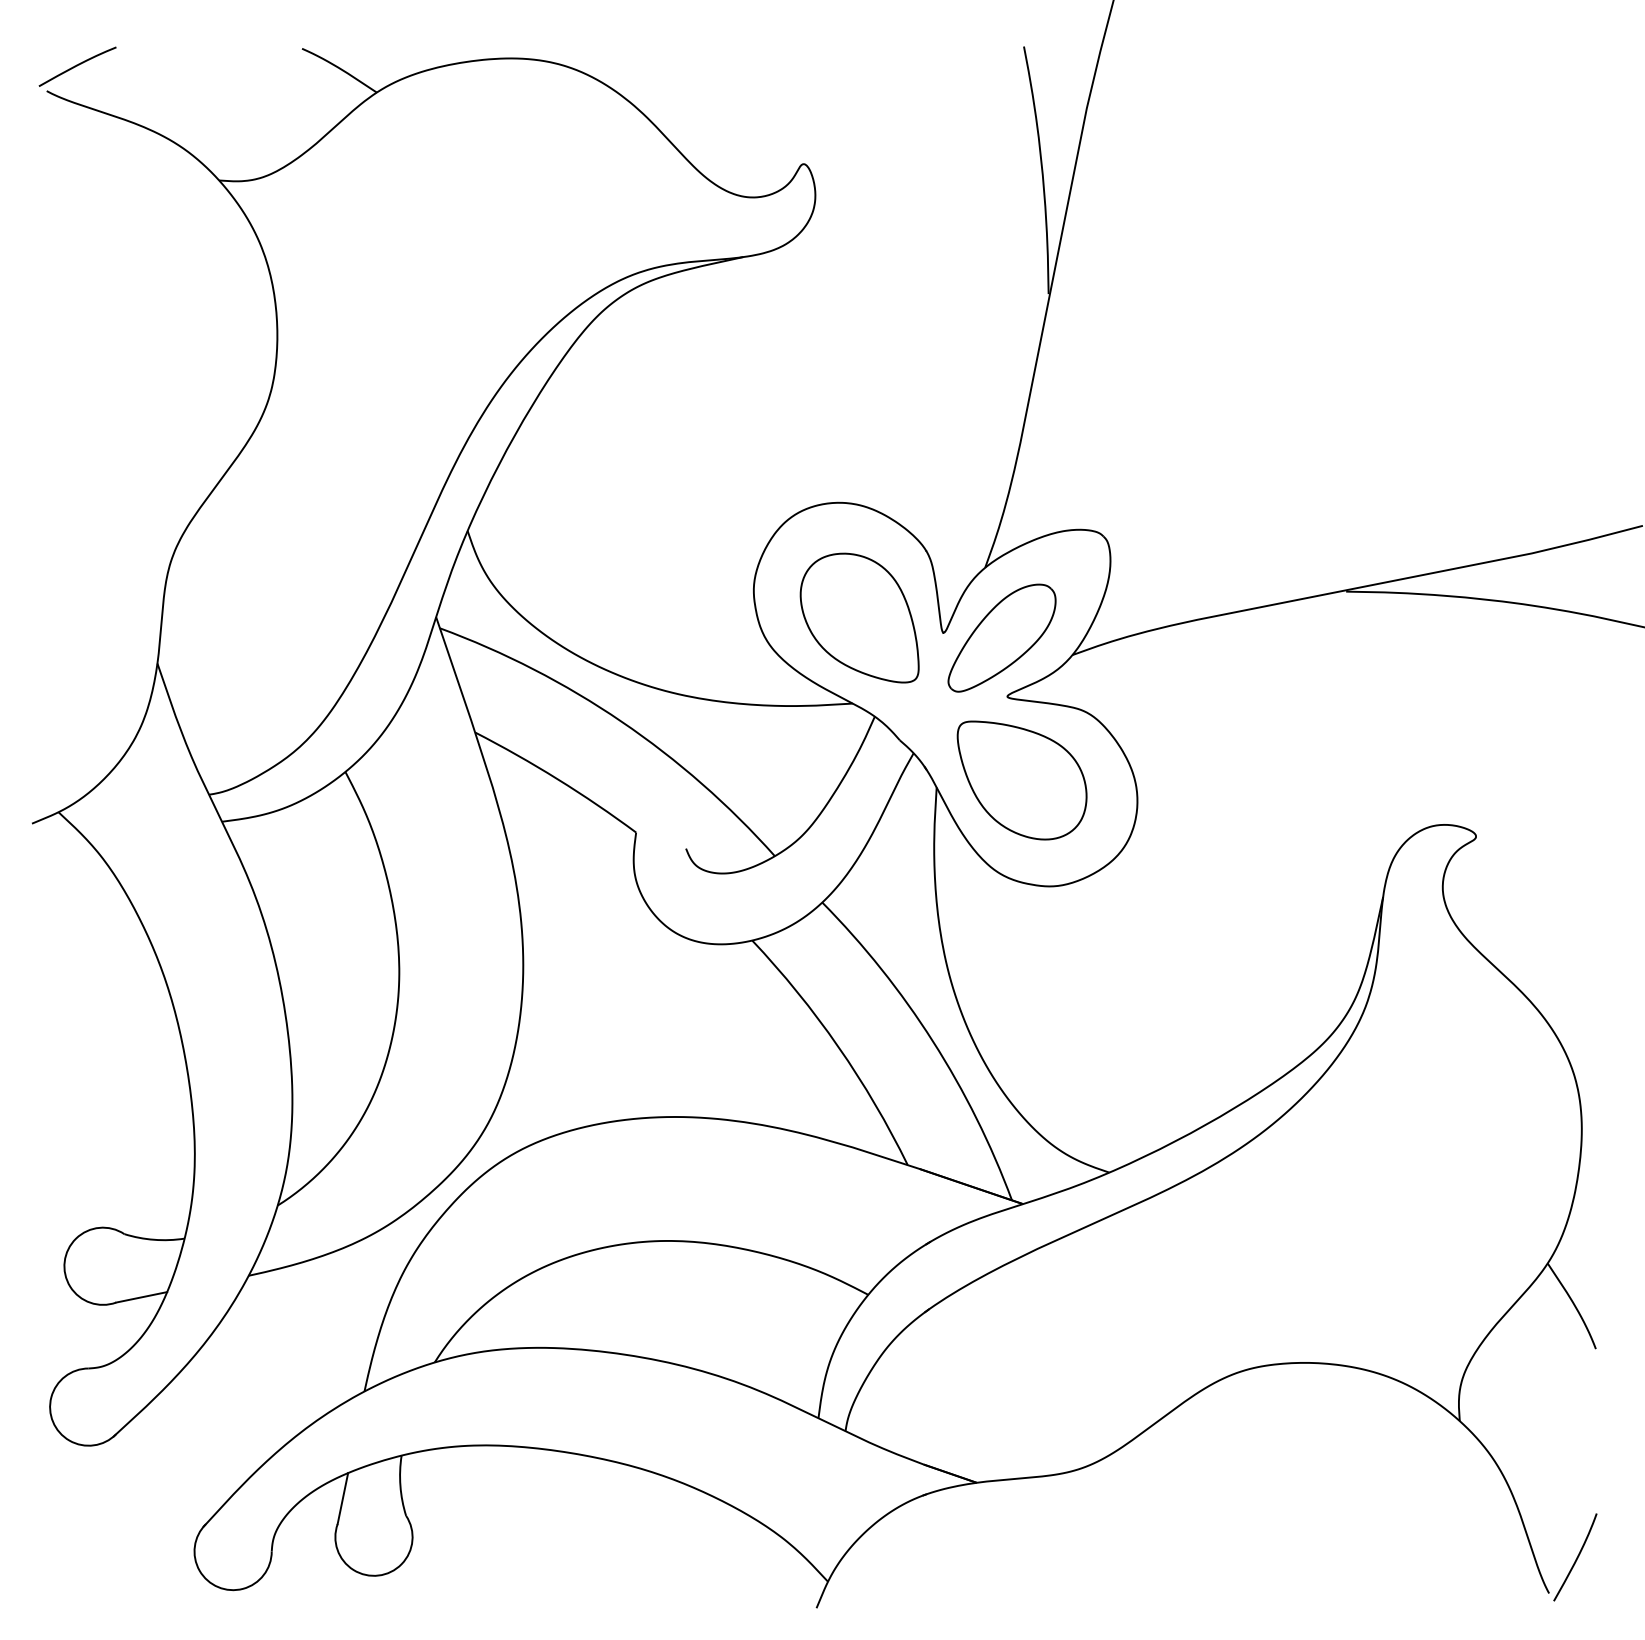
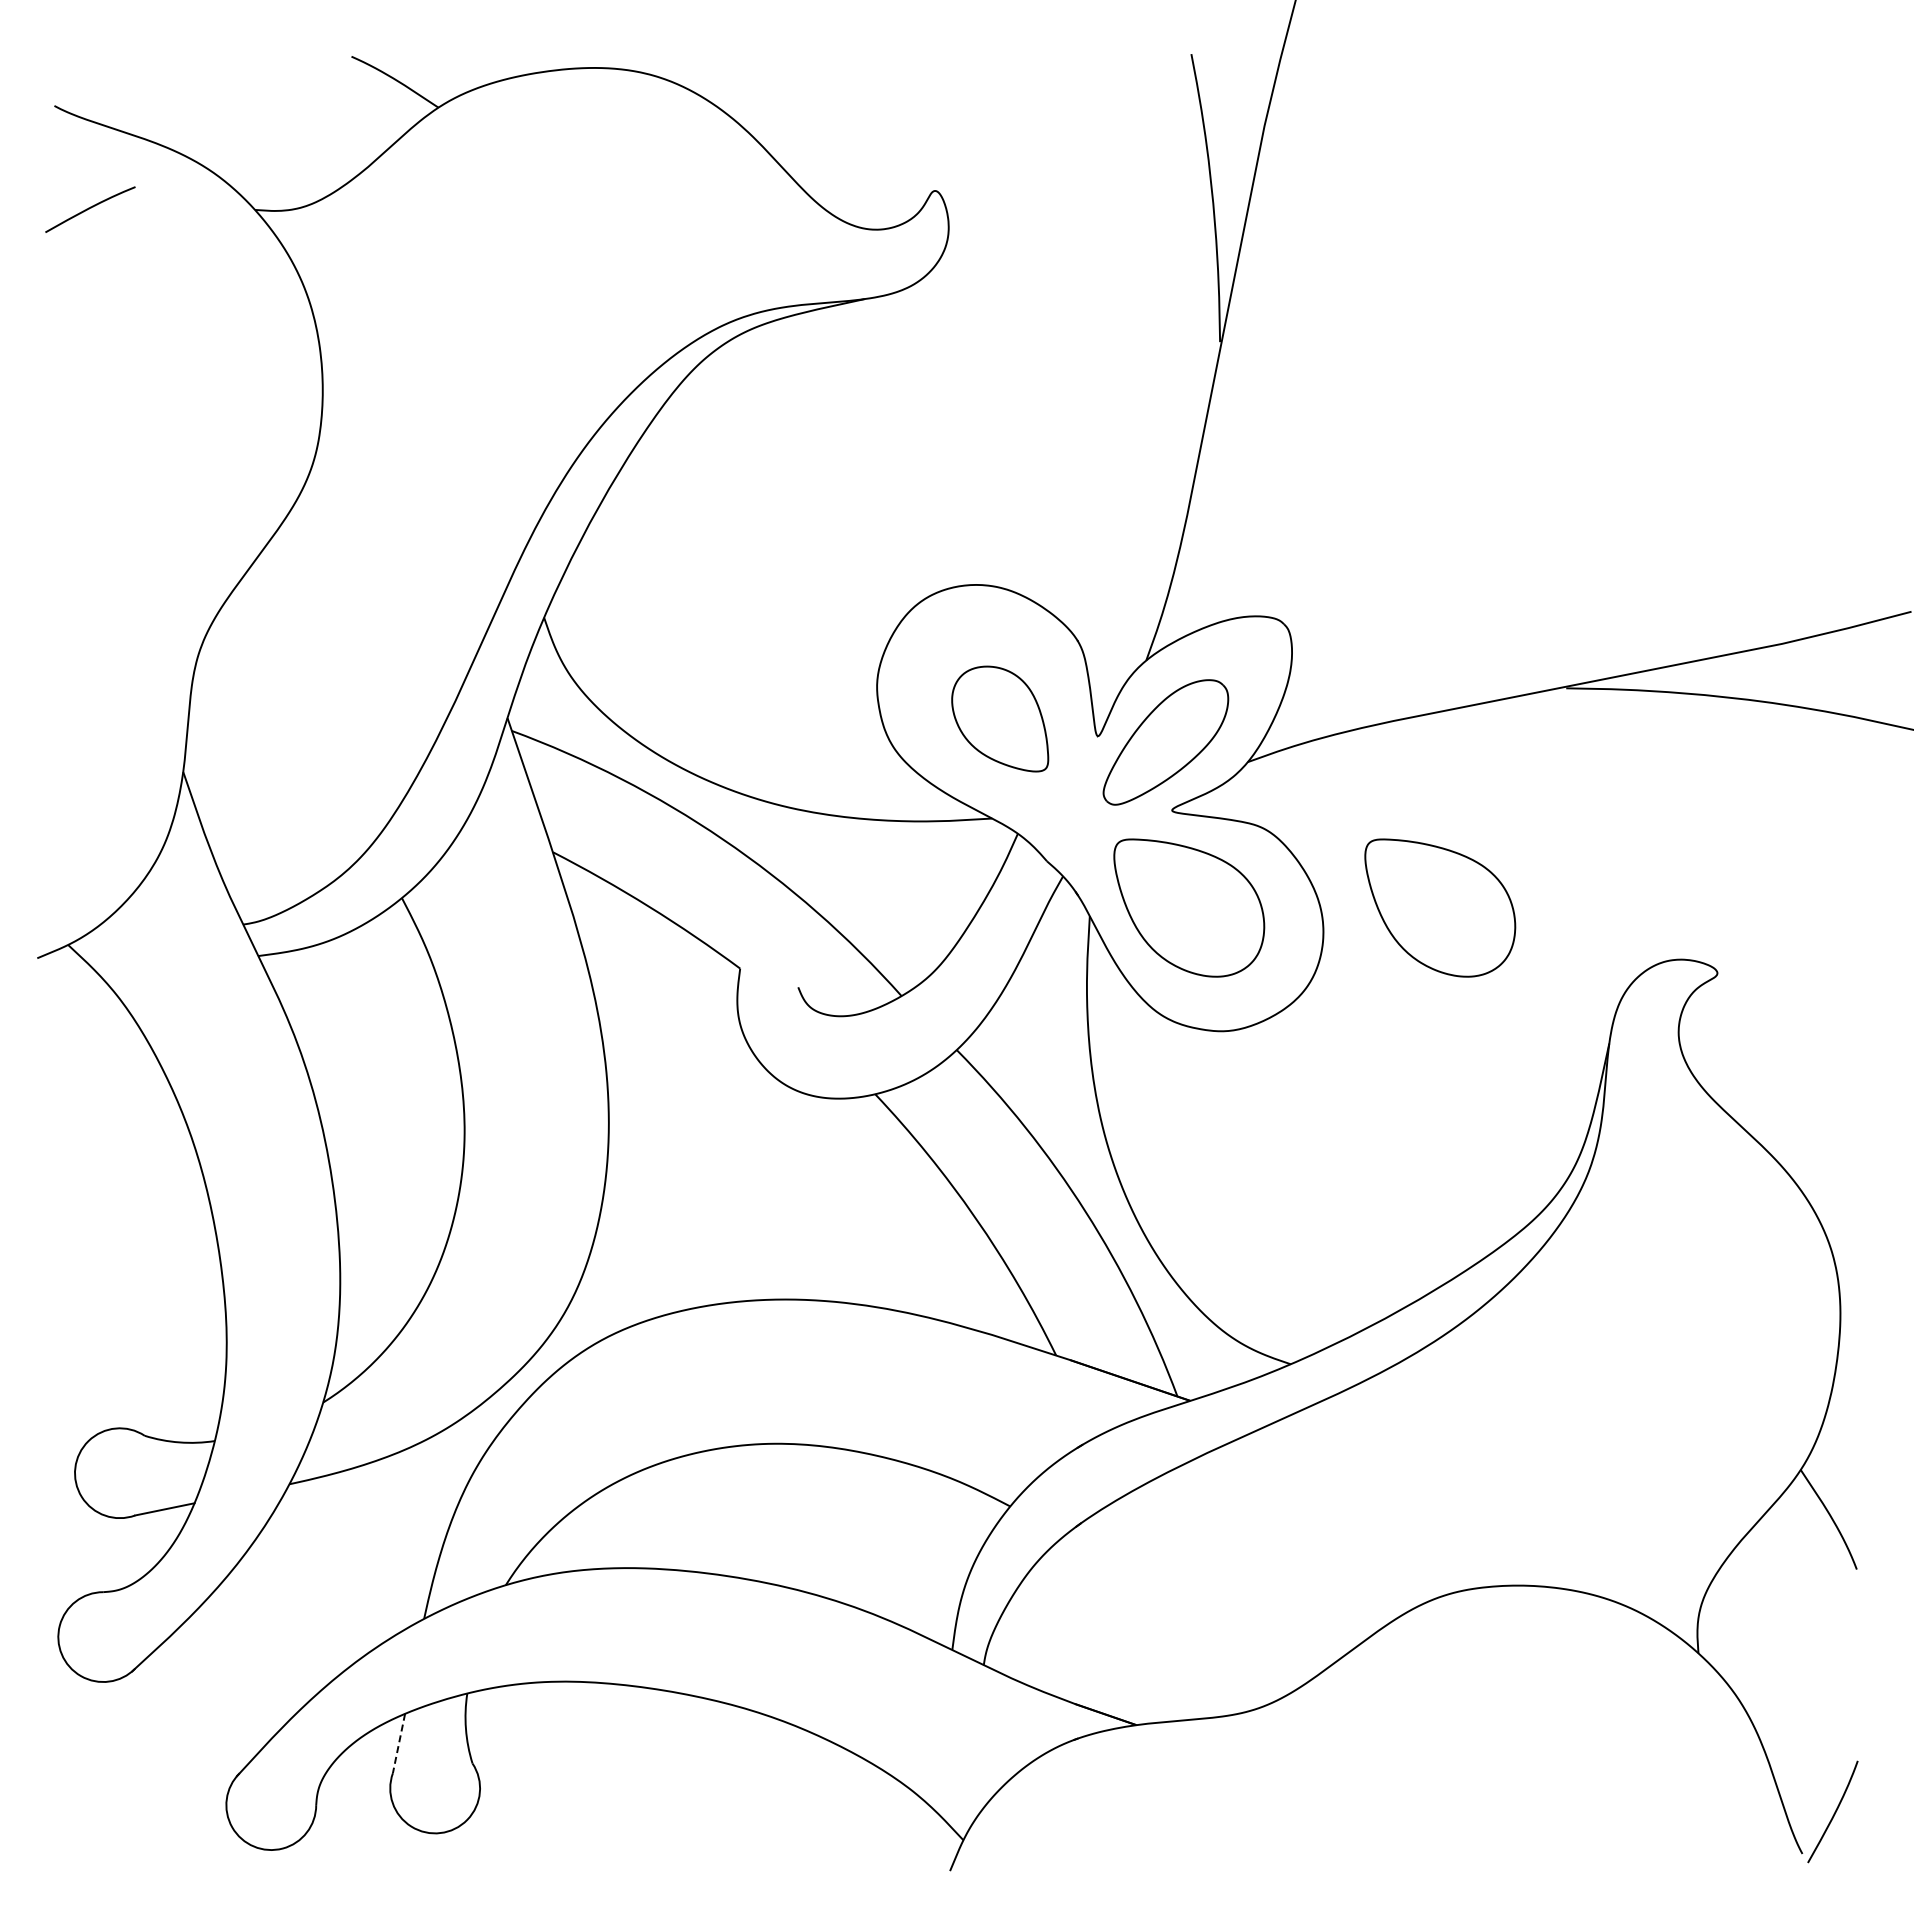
curve: (77, 65) -> (90, 208), moved
part: (859, 617) -> (999, 718), size x0.7
part: (1238, 780) -> (1440, 907), added
line: (342, 1499) -> (398, 1744), solid -> dashed

